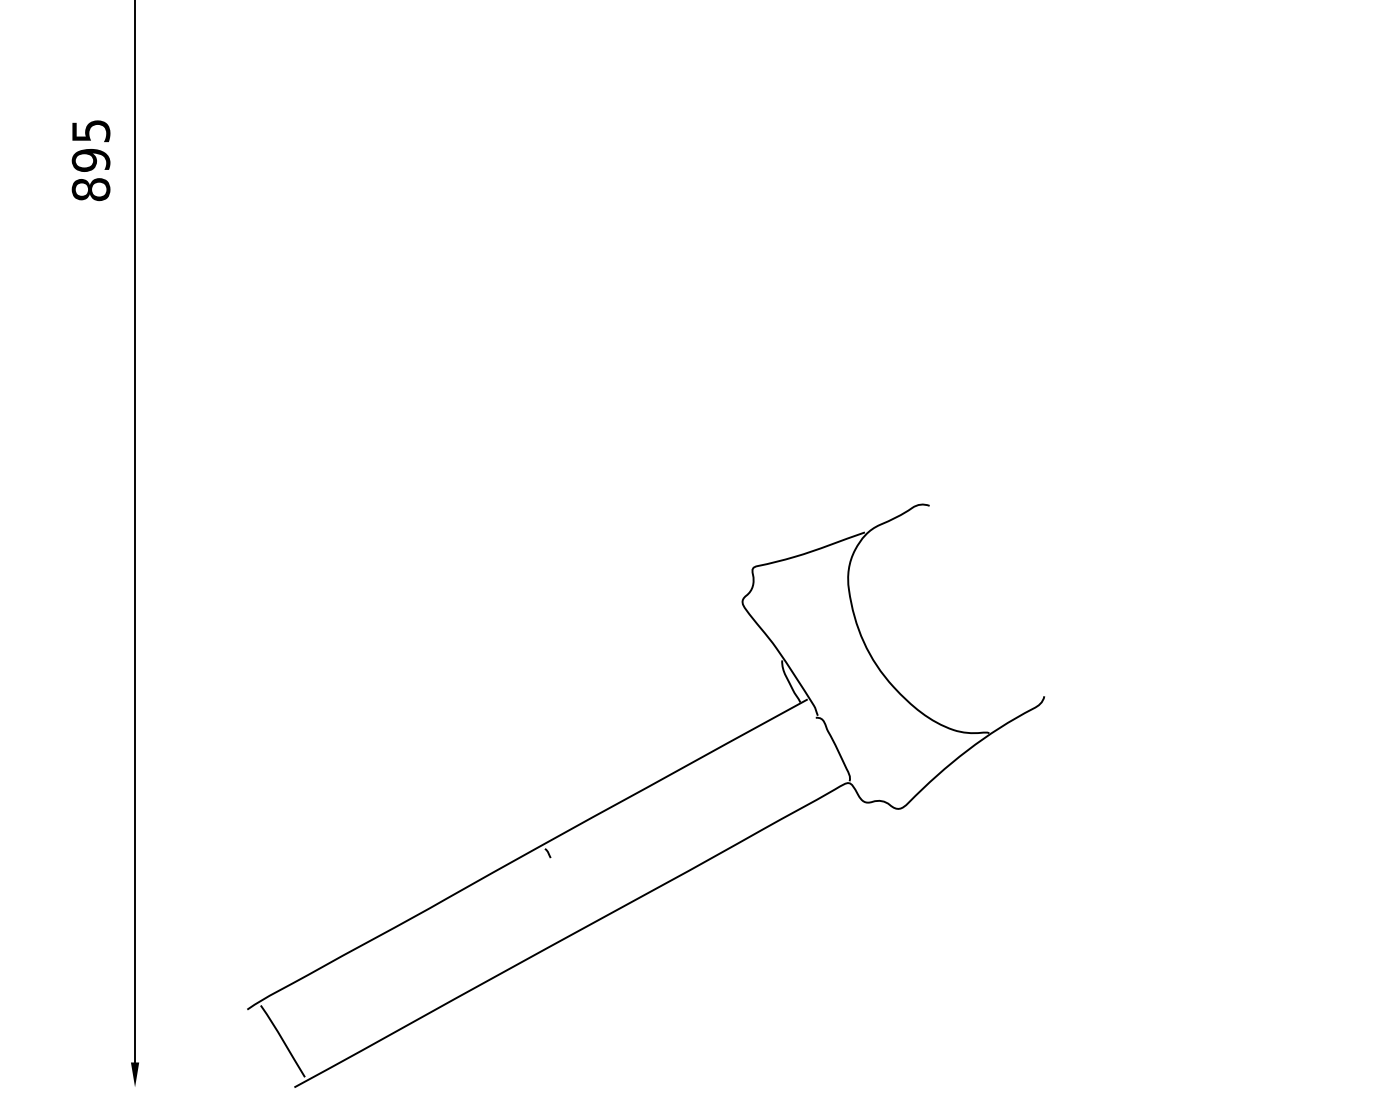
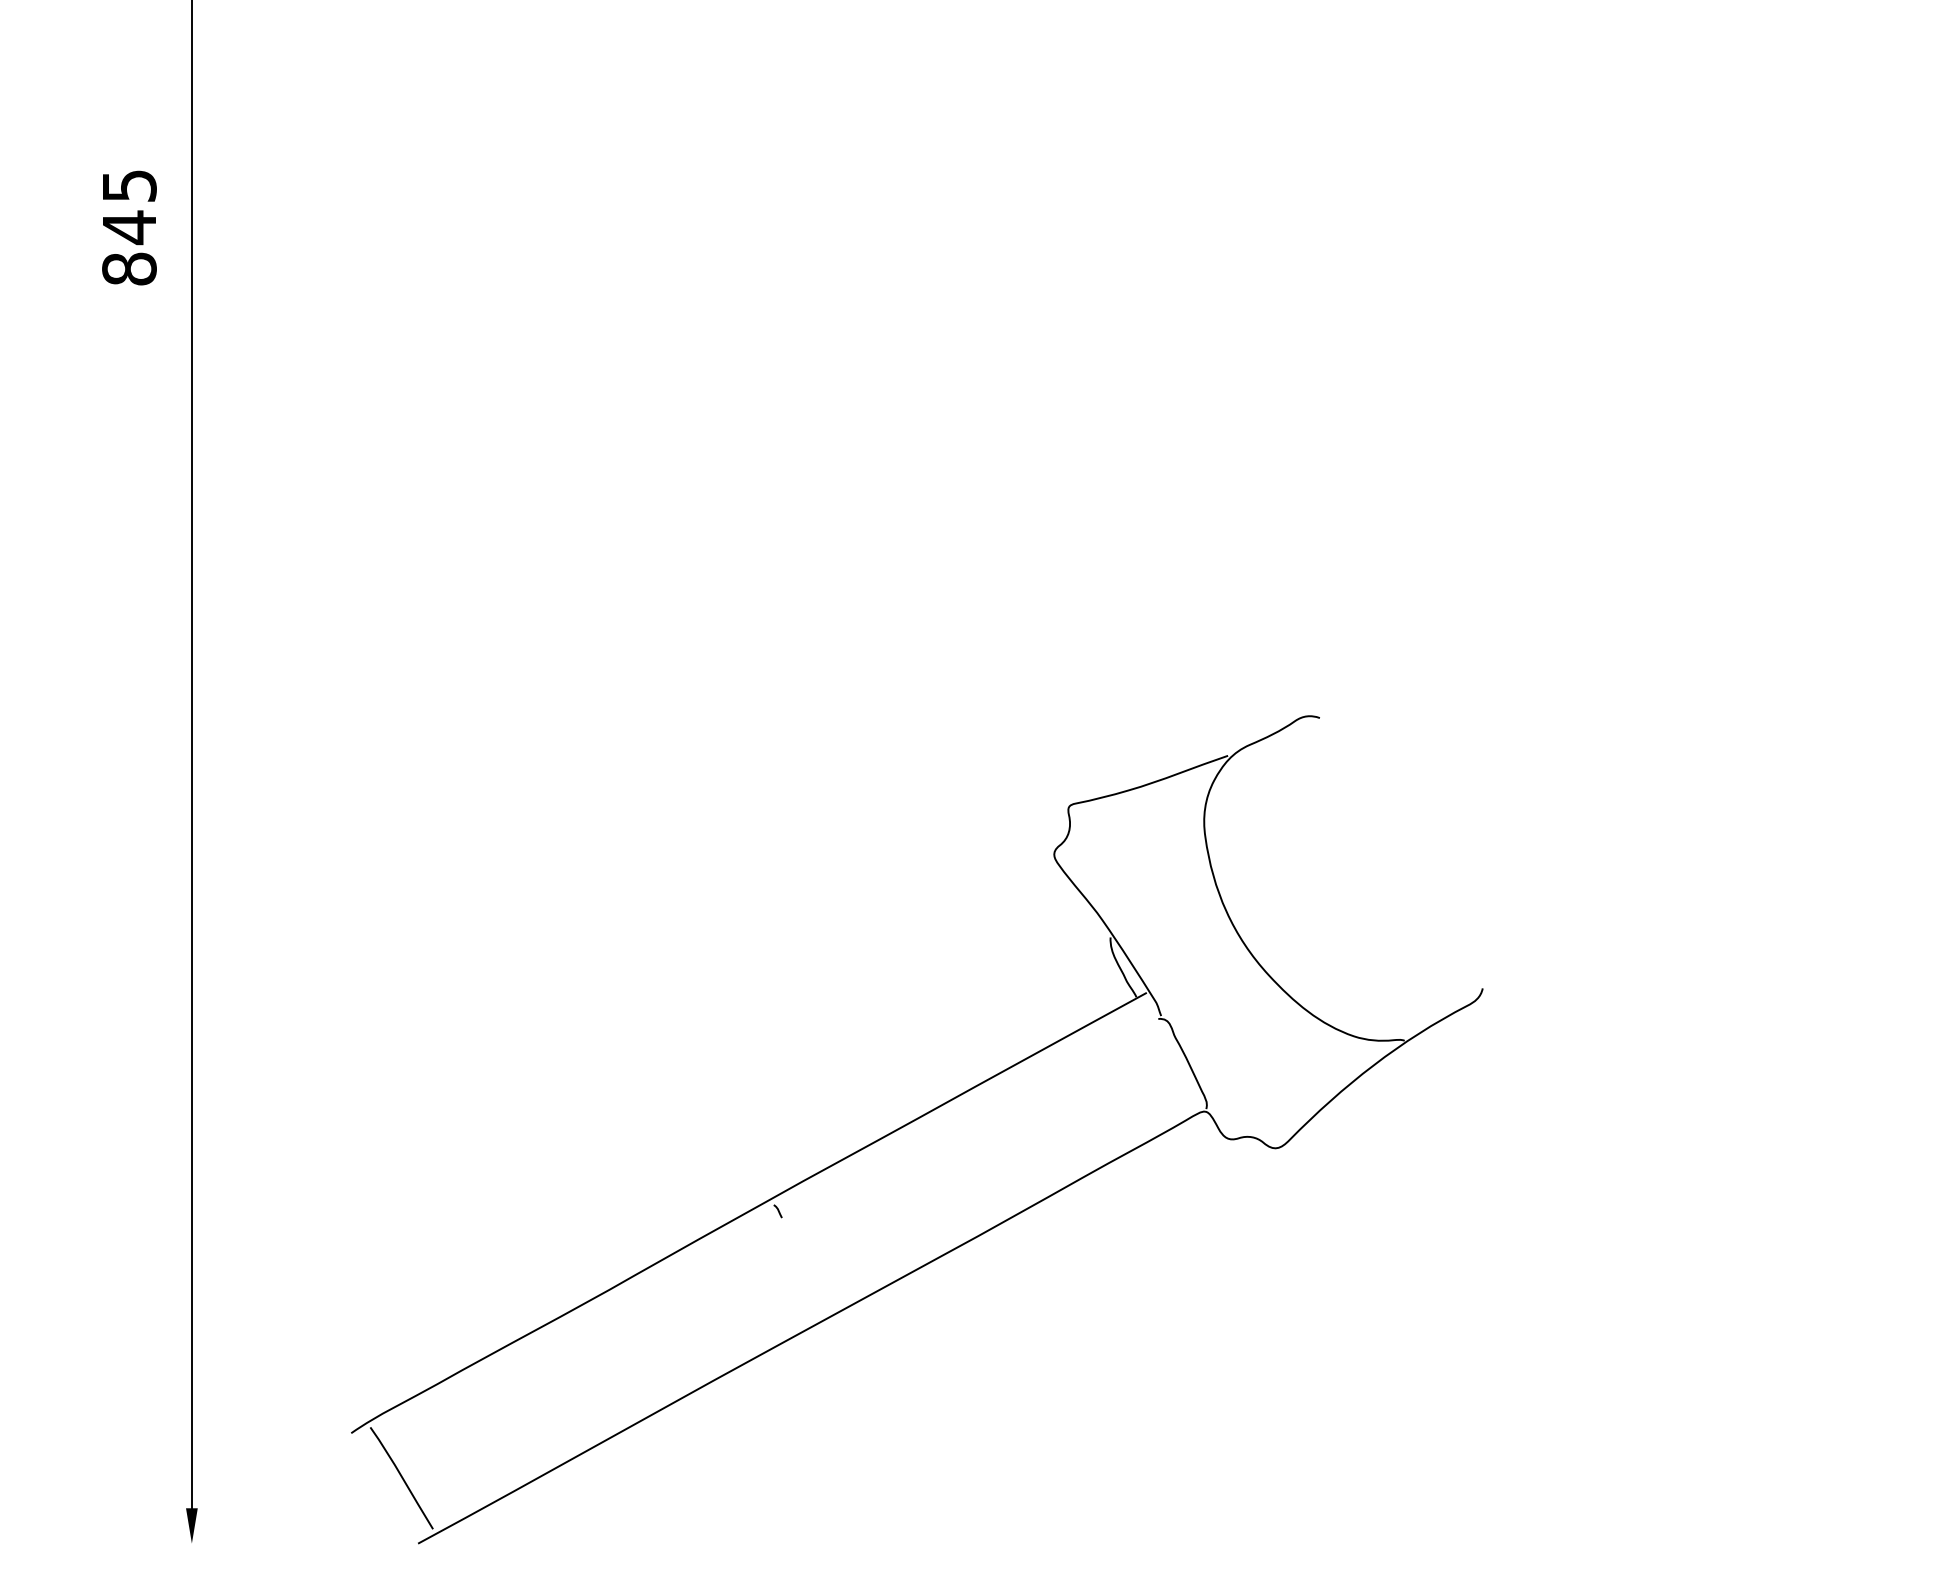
text: (91, 160) -> (129, 227), 895 -> 845

